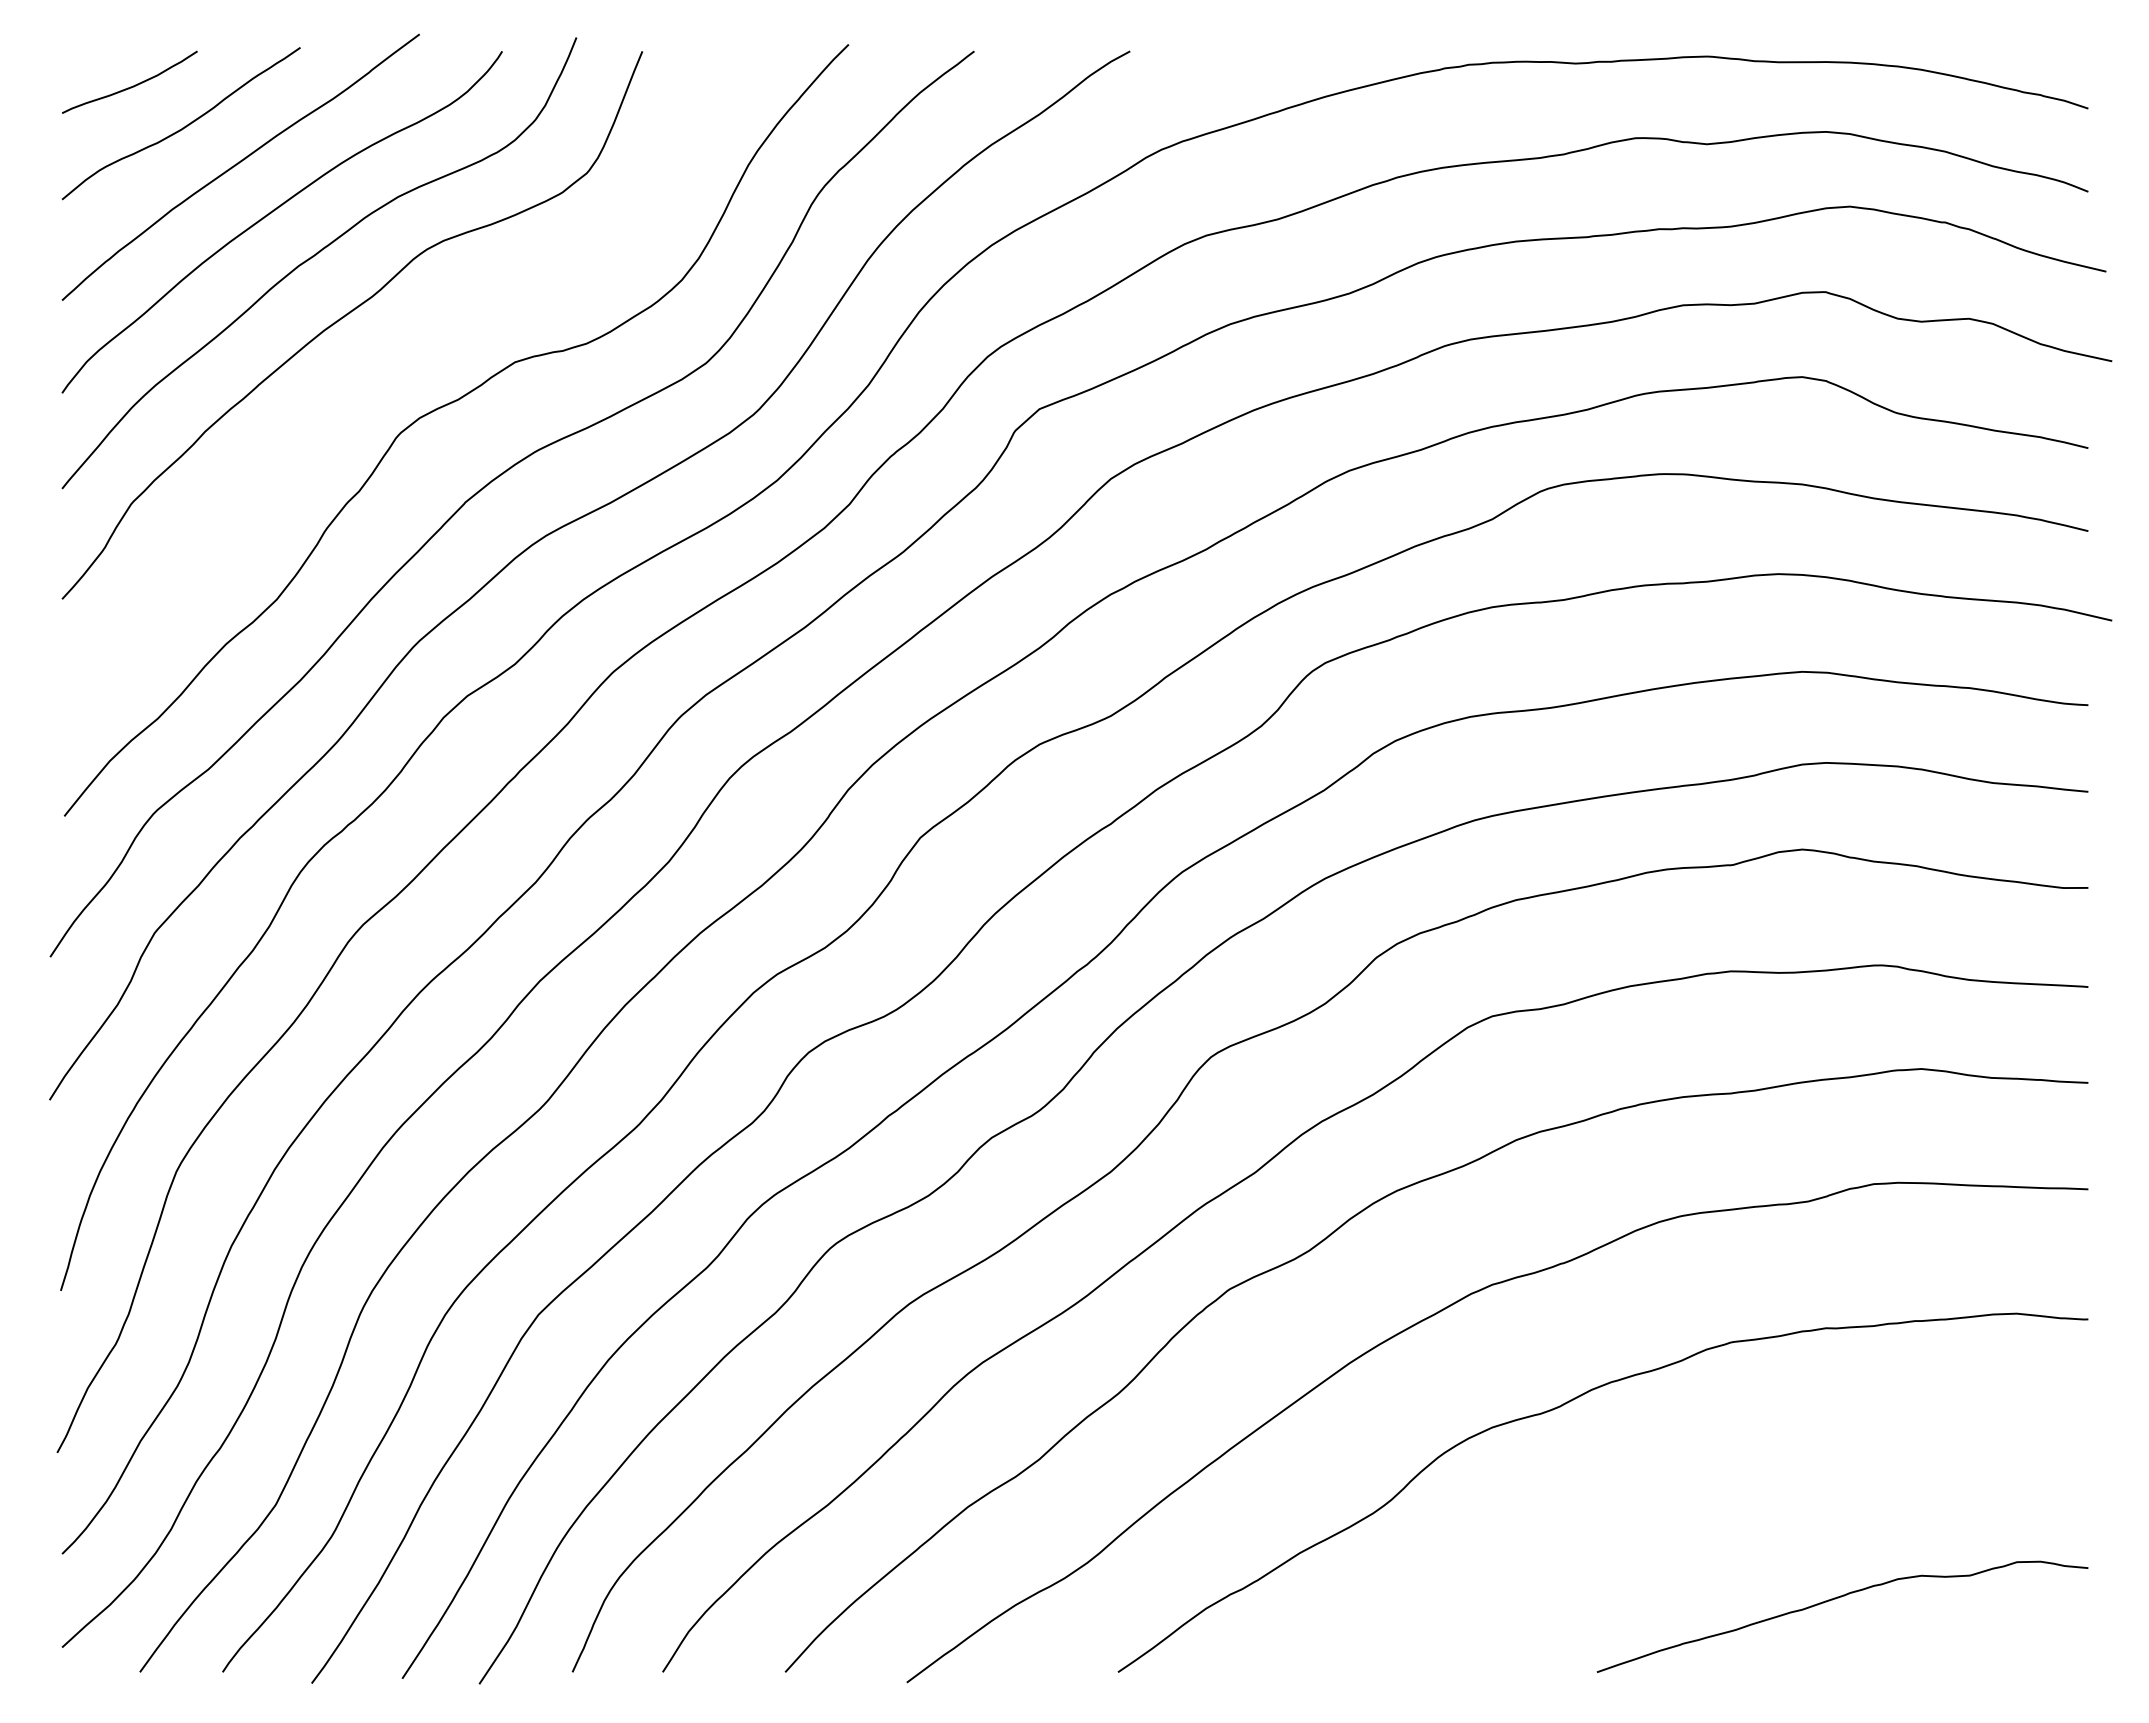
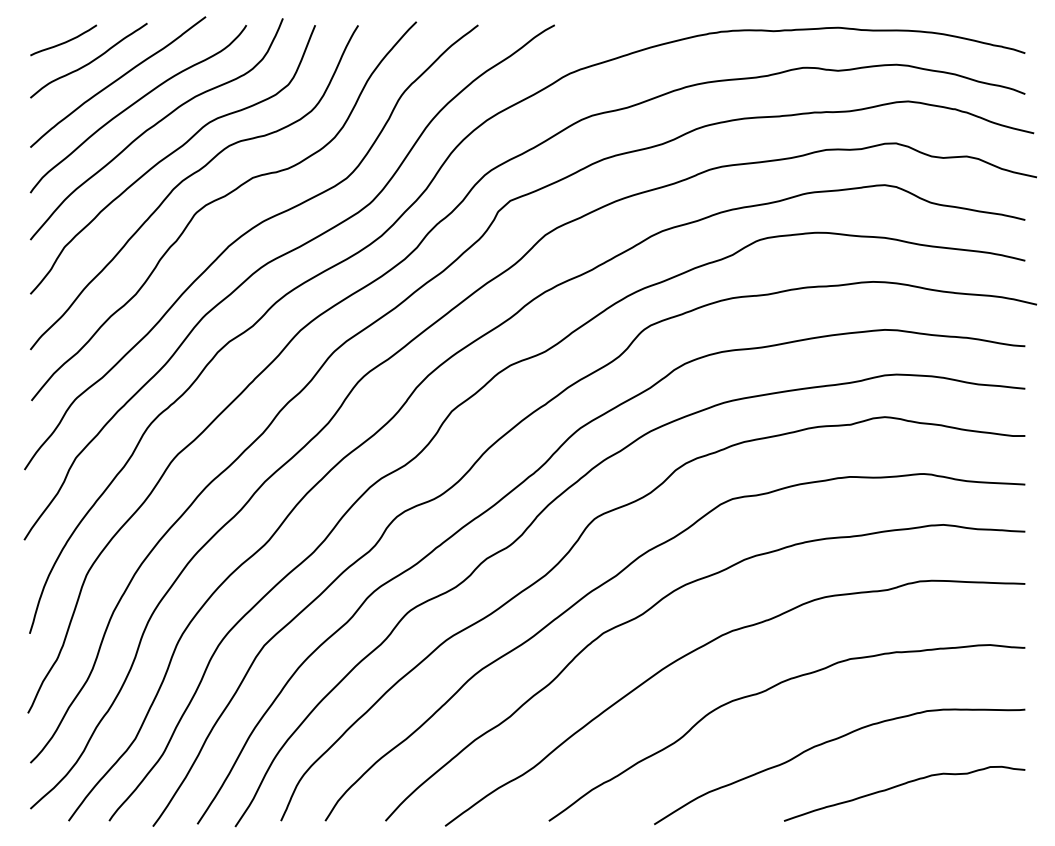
curve: (384, 363) -> (188, 178), added
curve: (1695, 1510) -> (832, 741), added

